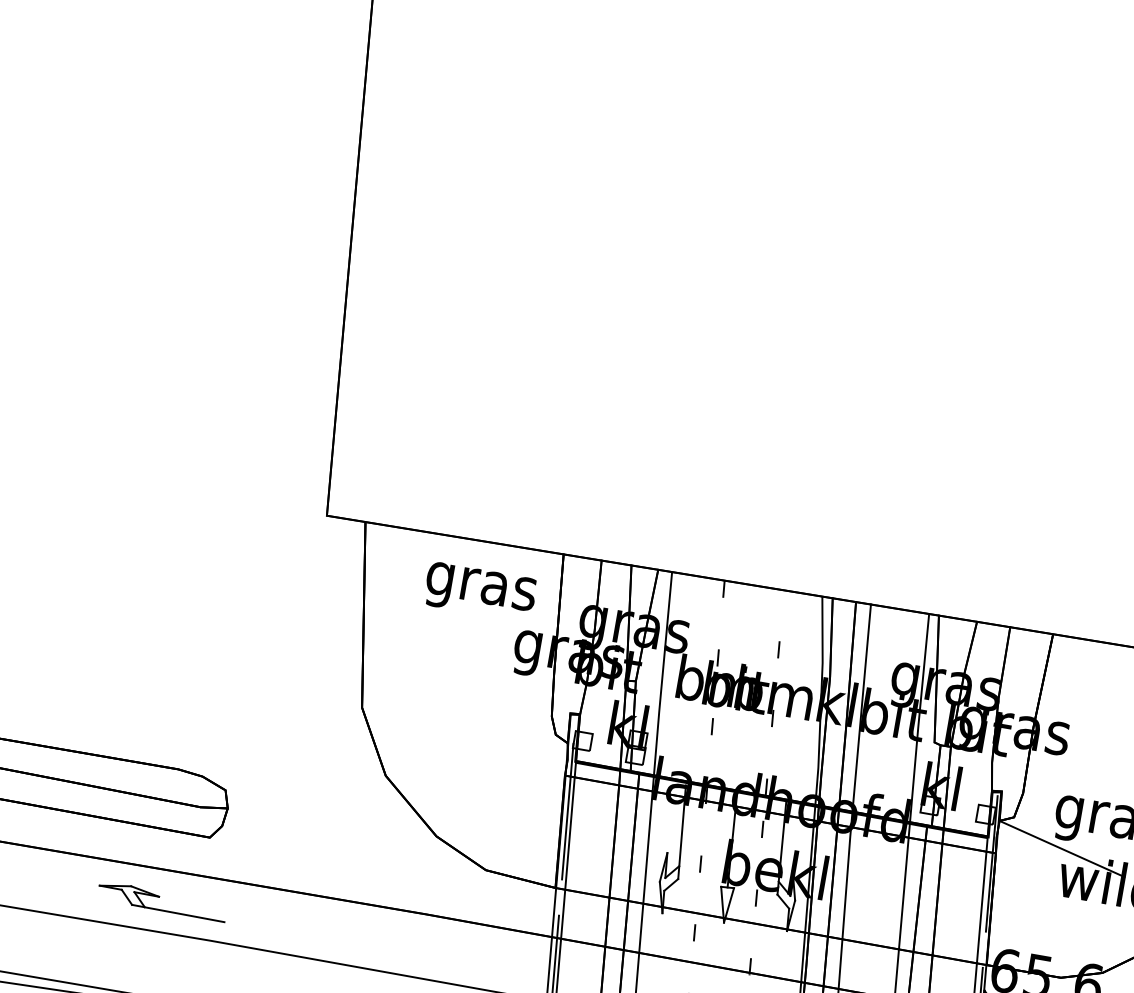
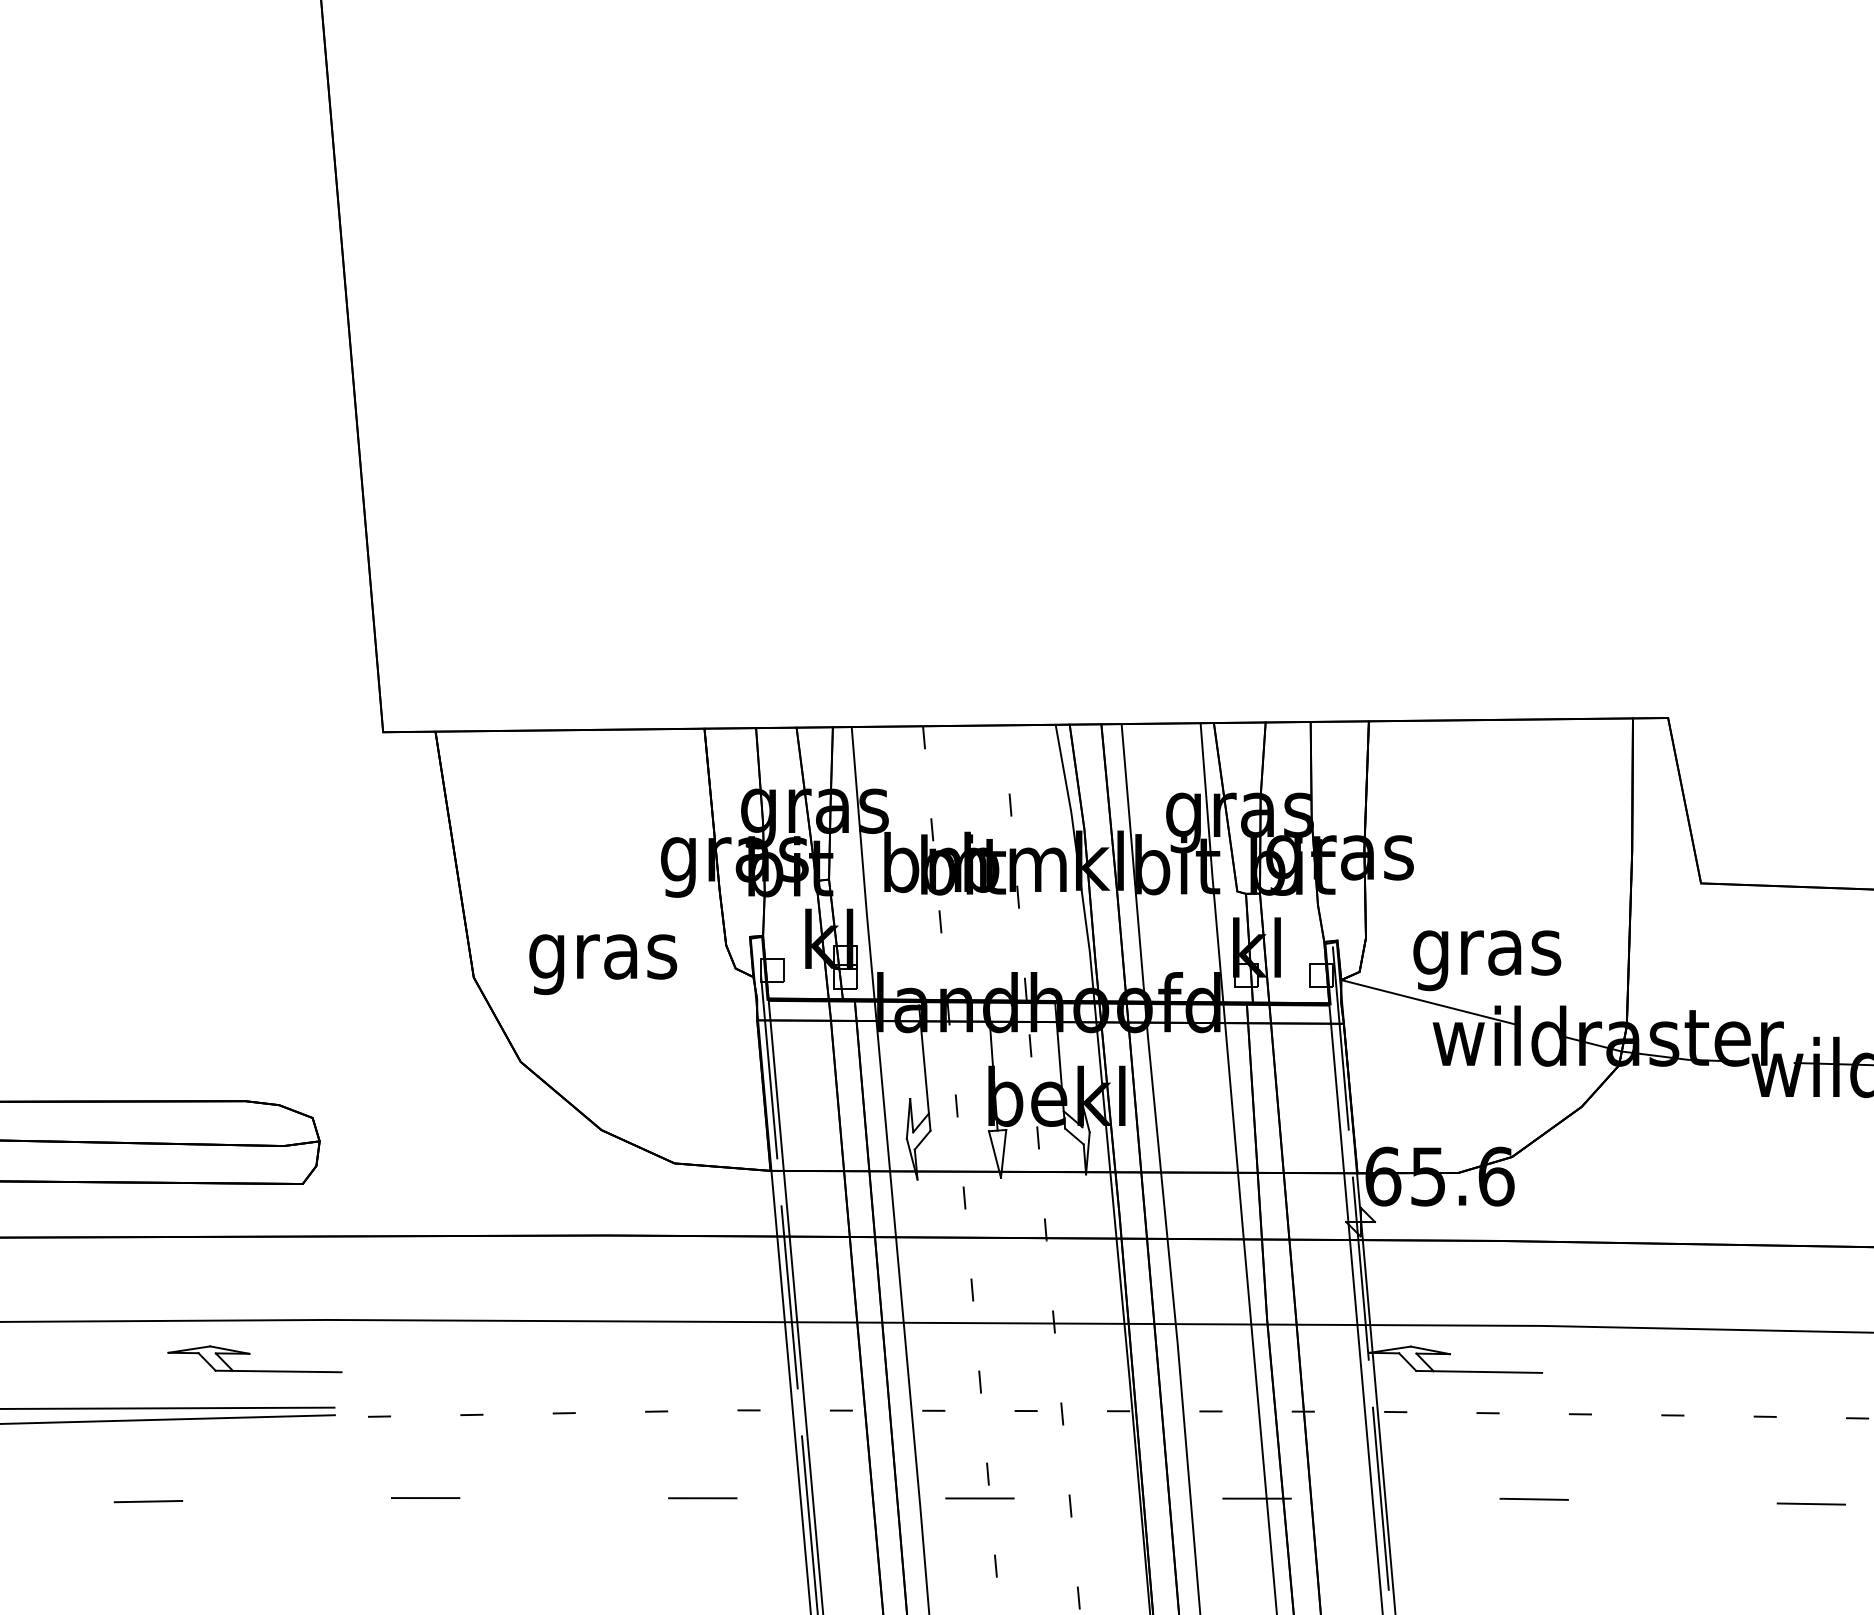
text: (480, 592) -> (603, 964), moved
part: (159, 897) -> (250, 1354), moved

